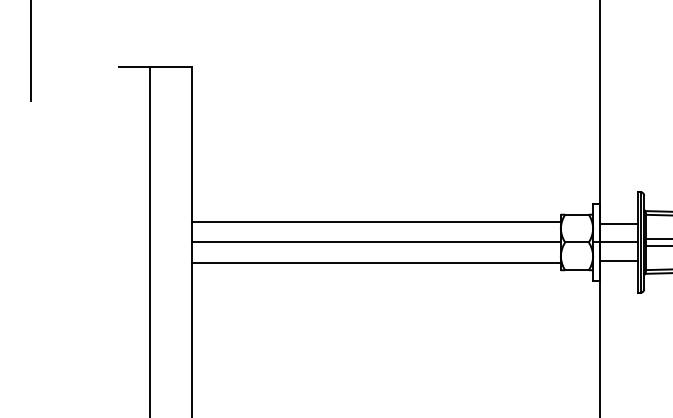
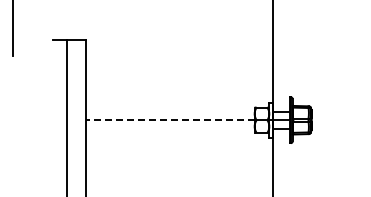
line: (376, 221) -> (170, 110), removed
line: (376, 243) -> (170, 120), solid -> dashed
line: (376, 262) -> (170, 129), removed

